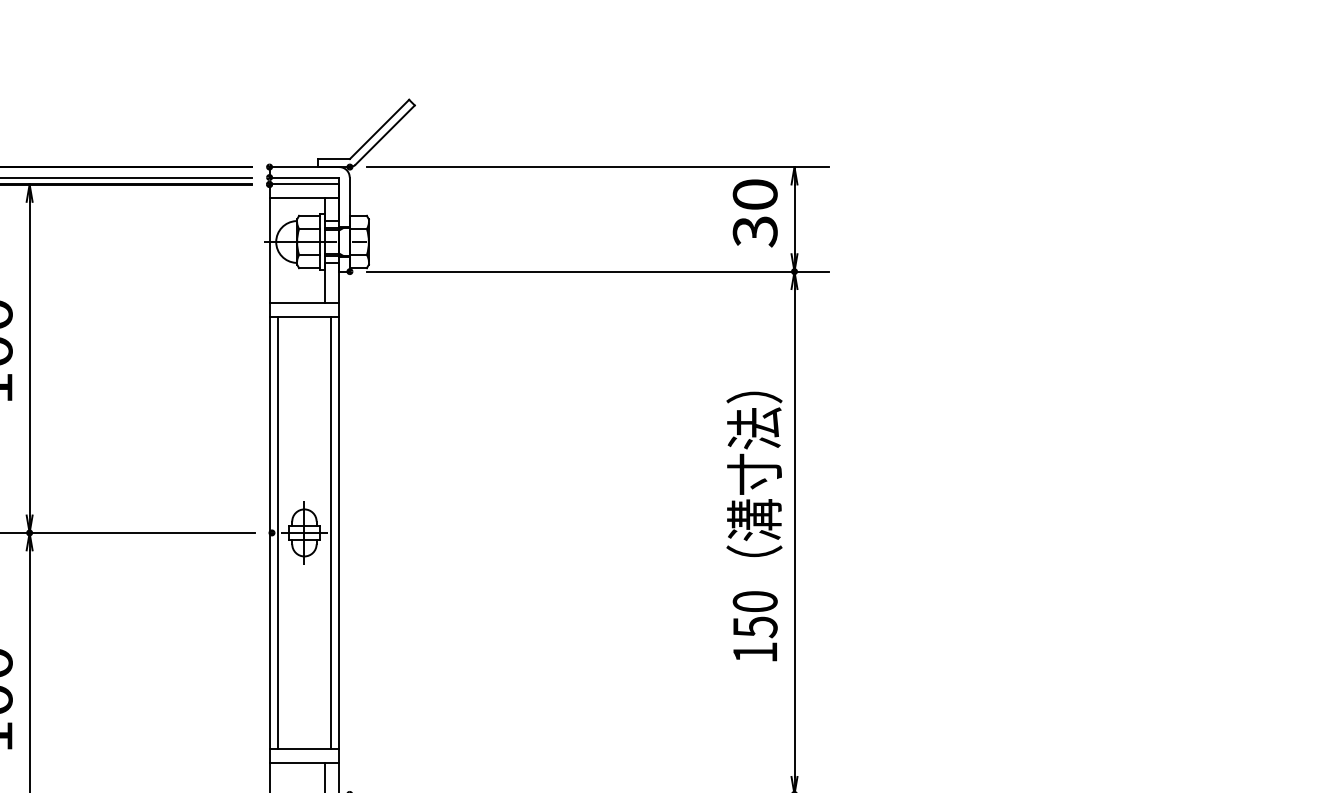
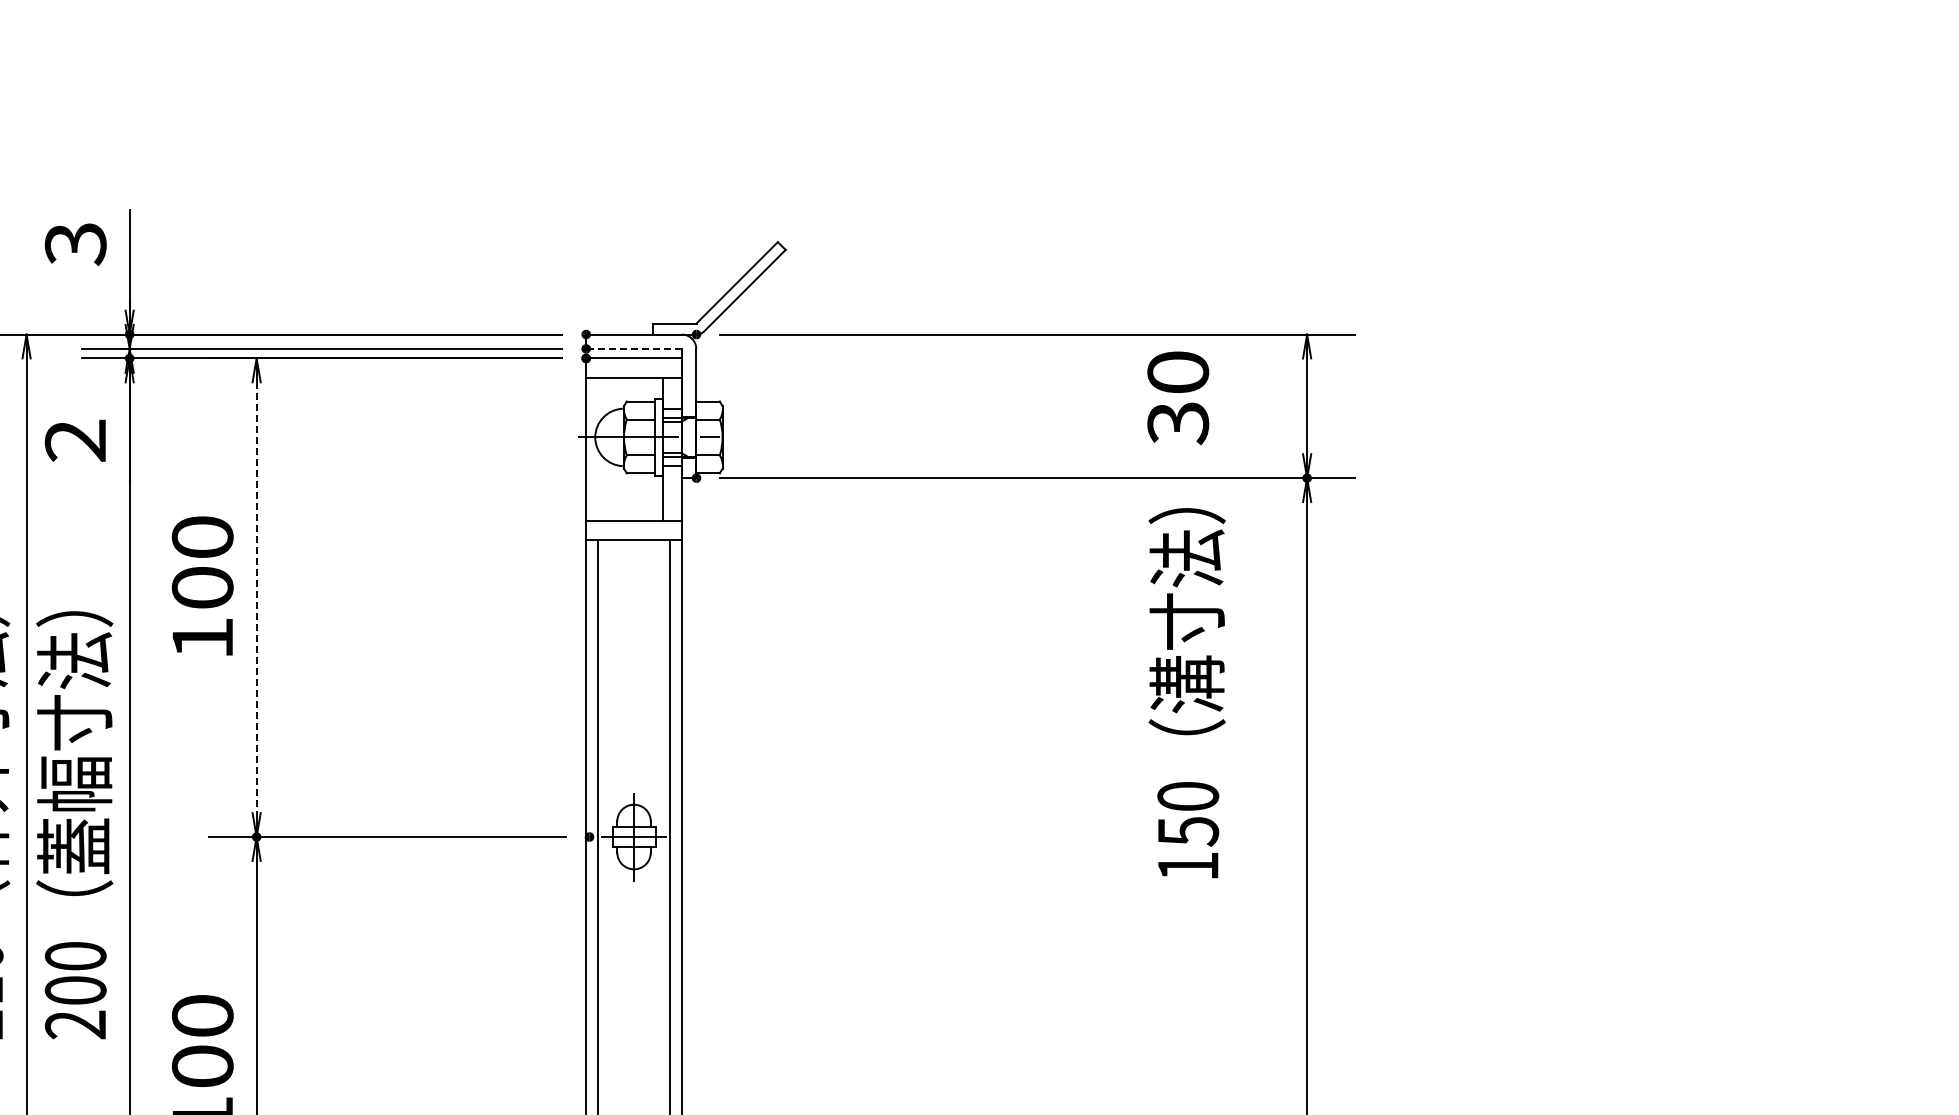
line: (304, 177) -> (634, 348), solid -> dashed
text: (755, 213) -> (1178, 398), moved
line: (29, 359) -> (256, 598), solid -> dashed
text: (754, 526) -> (1186, 693), moved

